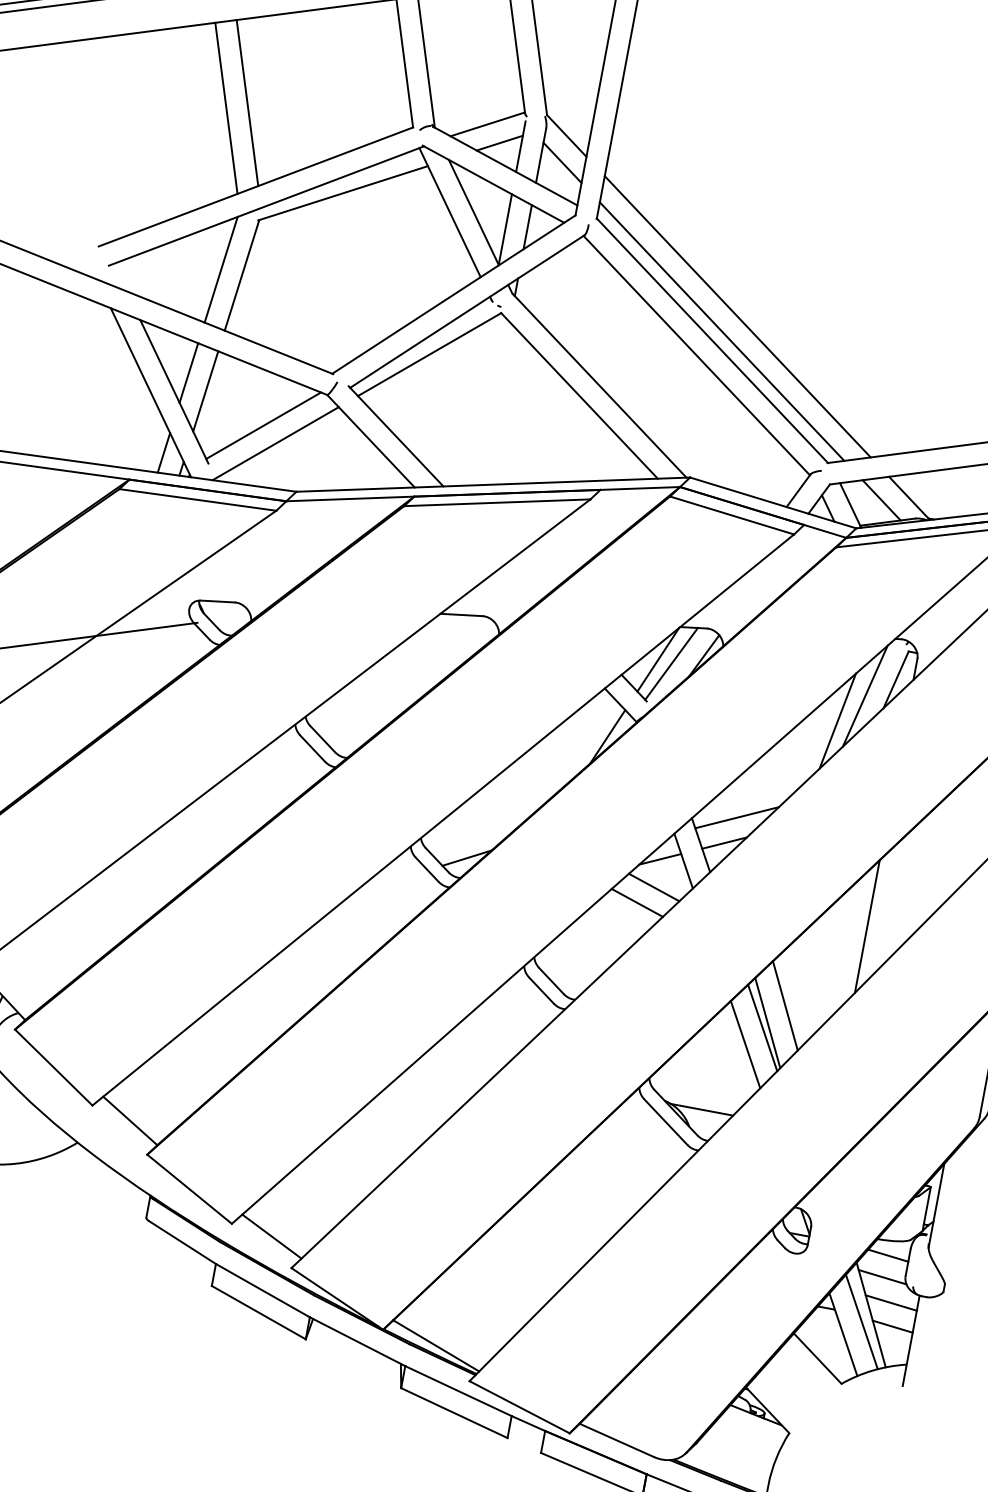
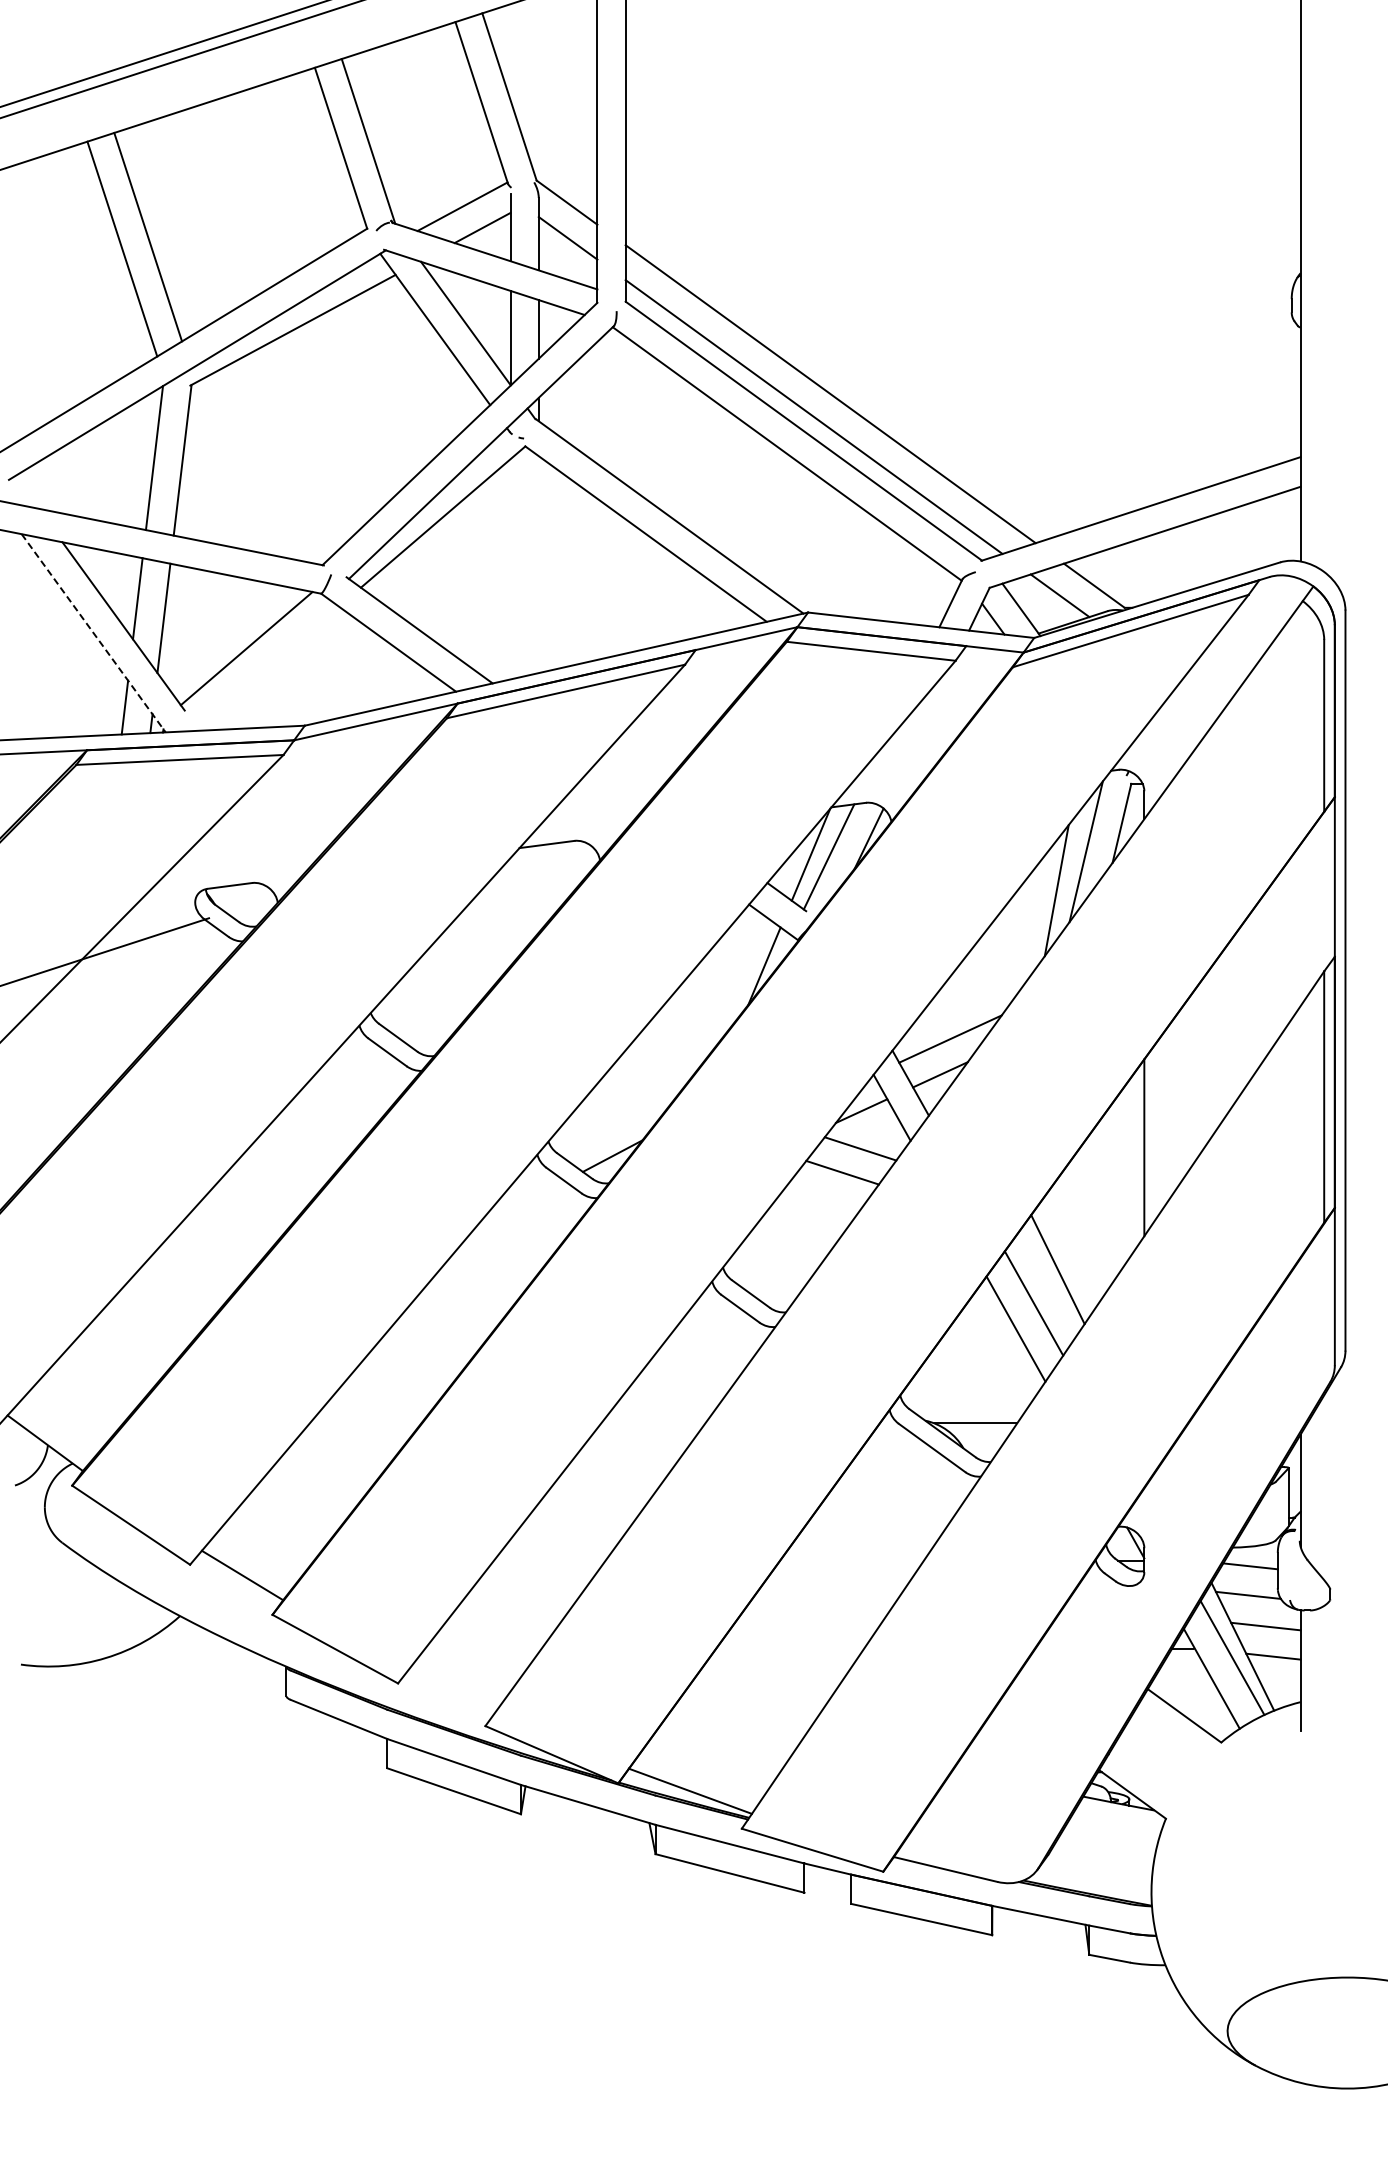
line: (151, 393) -> (94, 633), solid -> dashed
line: (275, 443) -> (266, 668), removed
line: (767, 1022) -> (1039, 1295), removed
line: (271, 1236) -> (452, 1690), removed

